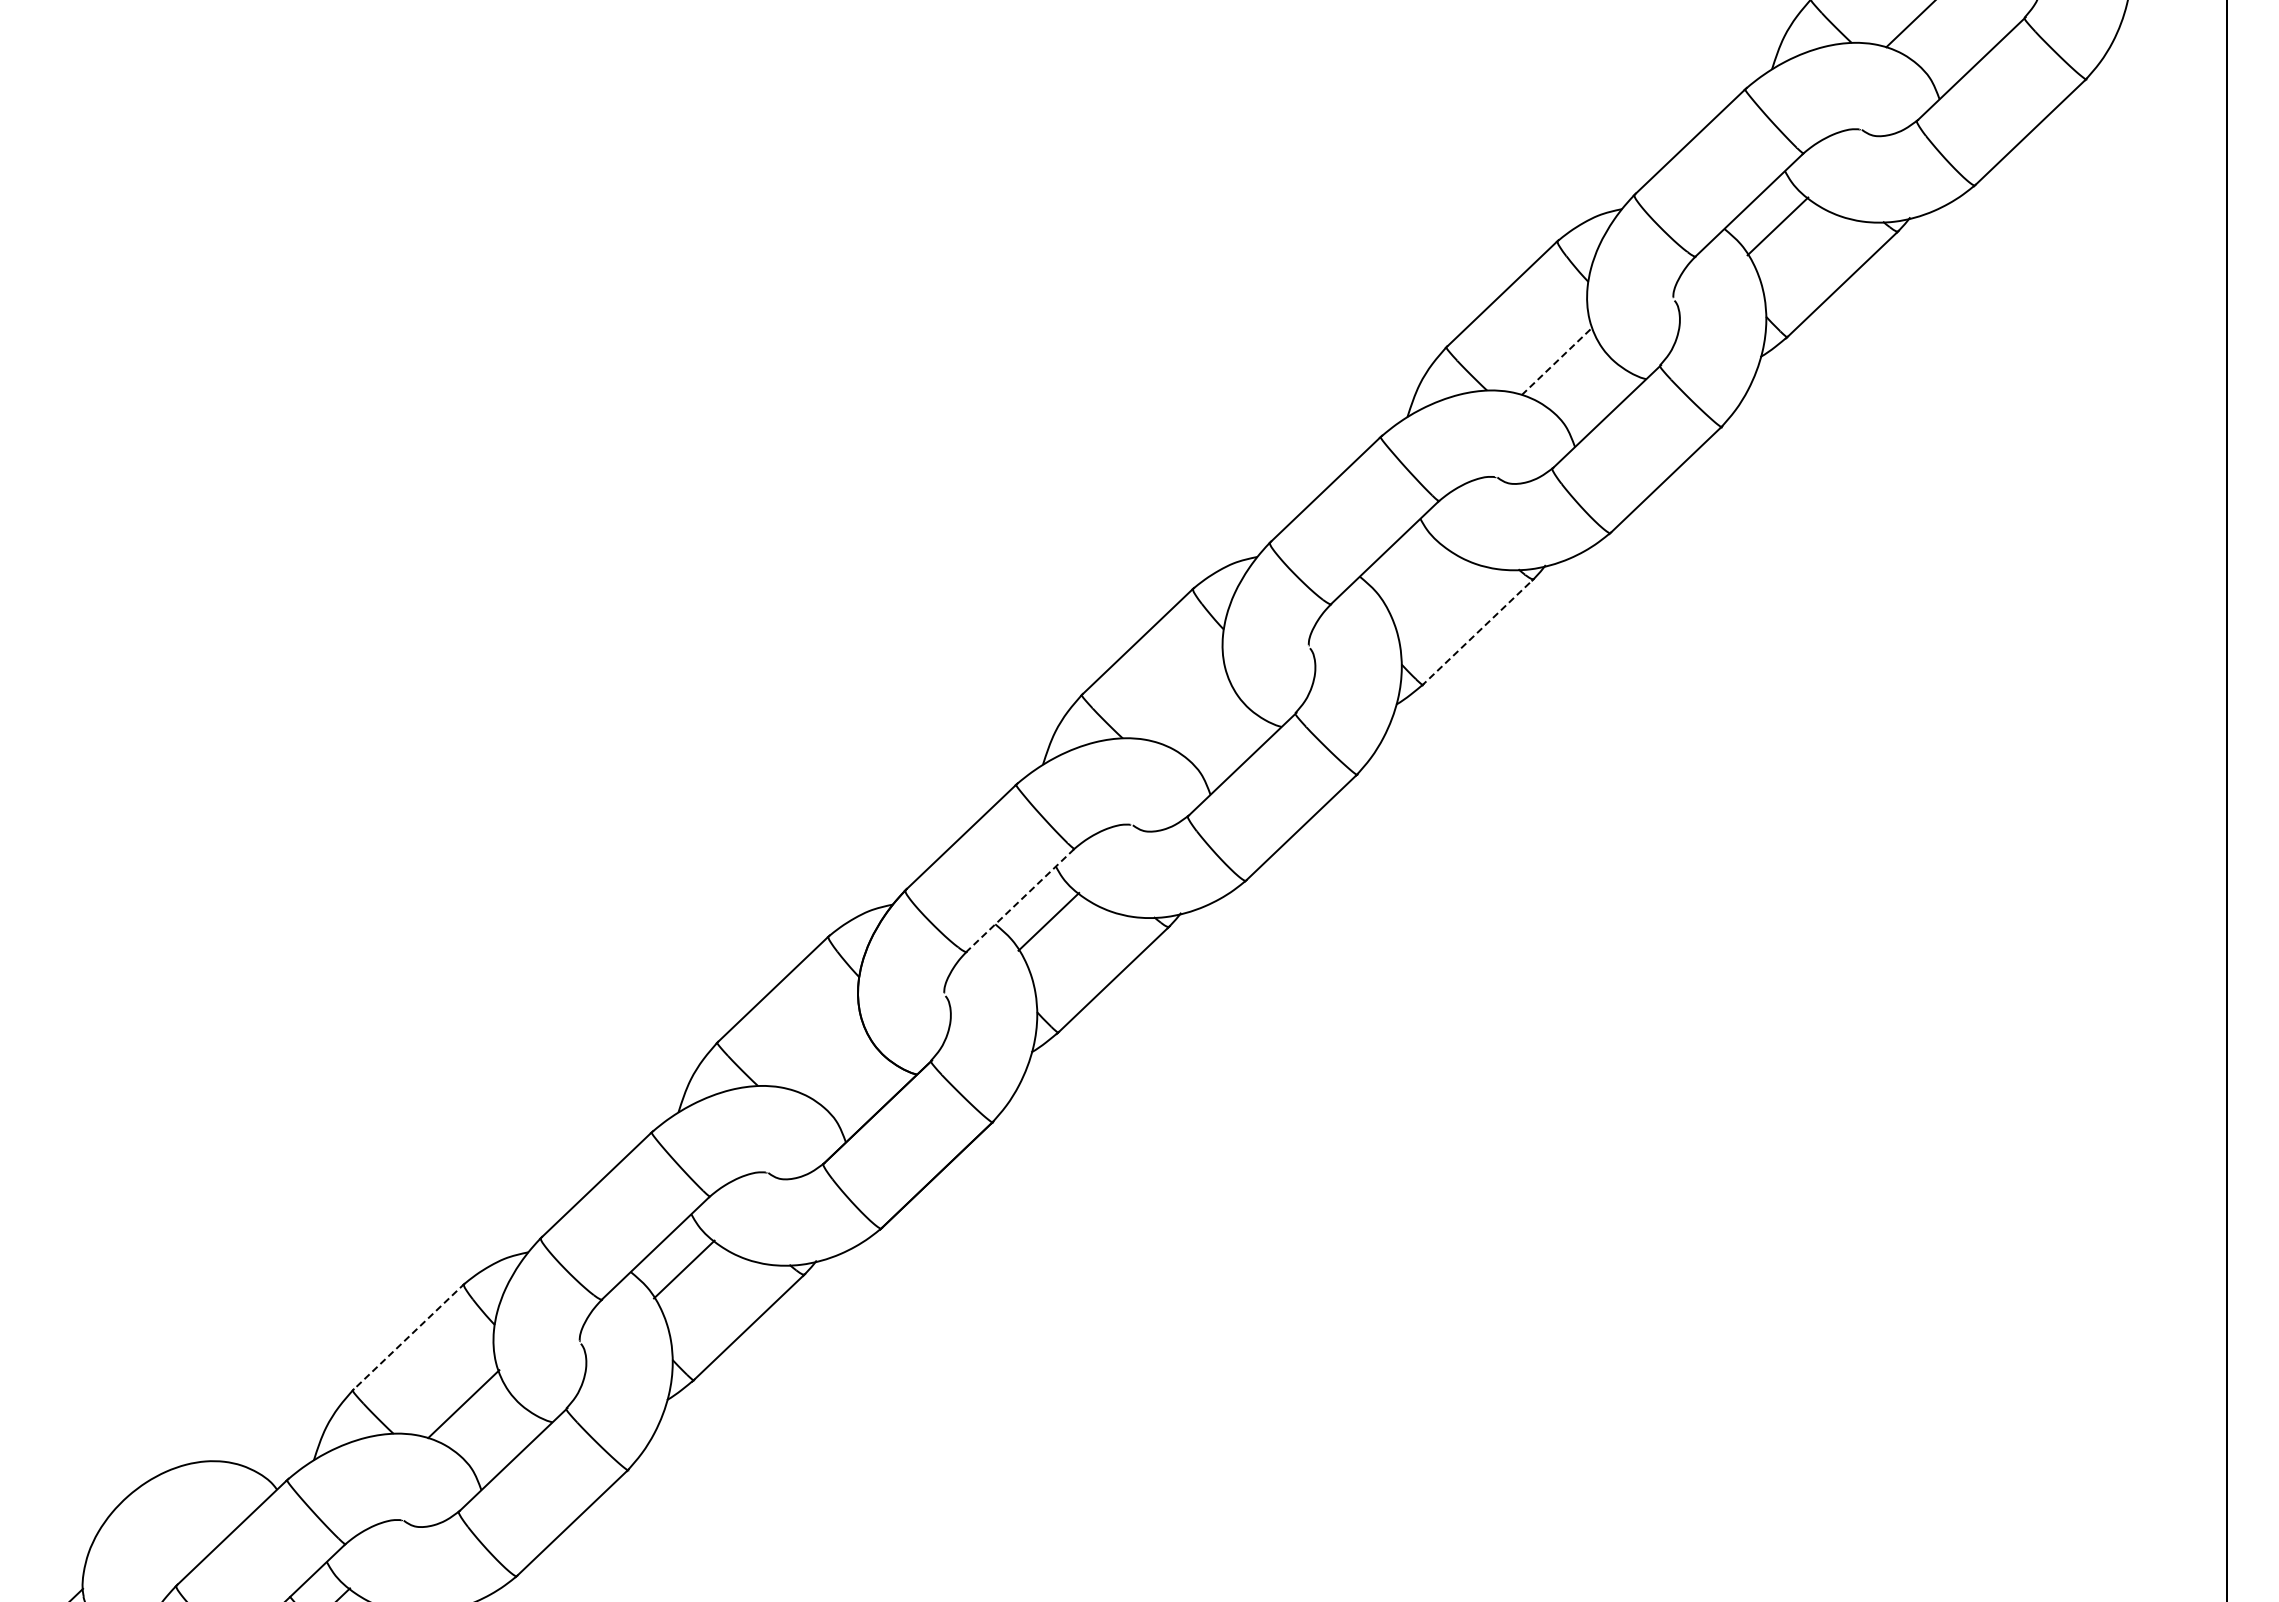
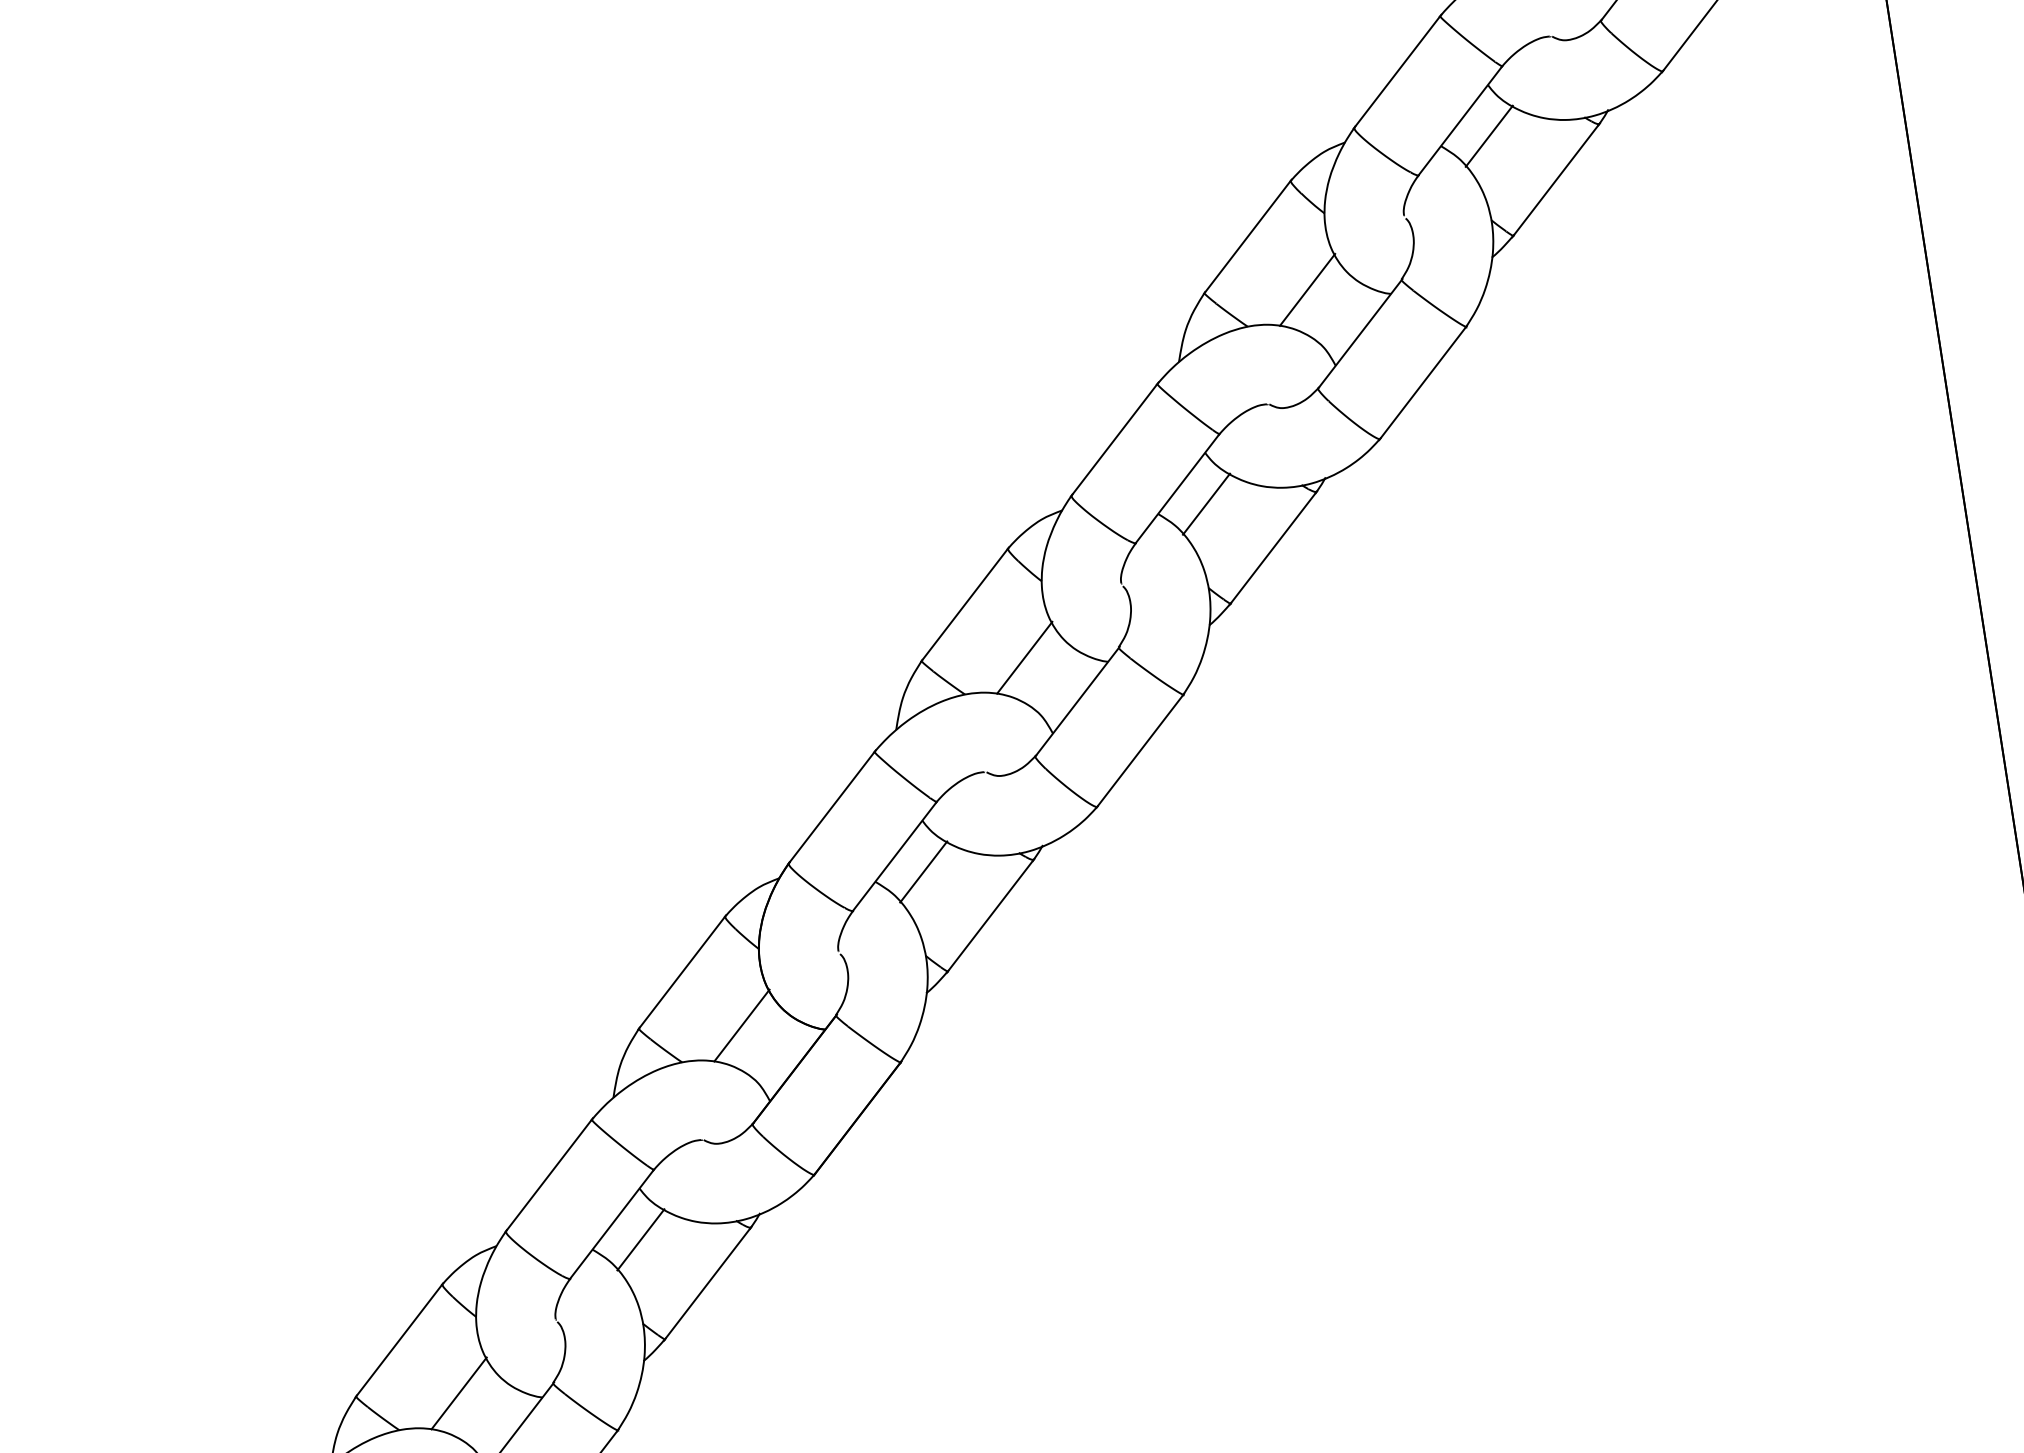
line: (1557, 360) -> (1307, 289), dashed -> solid
line: (1413, 574) -> (1206, 504), added
line: (1478, 632) -> (1273, 548), dashed -> solid
line: (1192, 708) -> (1024, 657), added
line: (1020, 900) -> (894, 856), dashed -> solid
line: (827, 1056) -> (741, 1025), added
line: (408, 1337) -> (399, 1340), dashed -> solid

